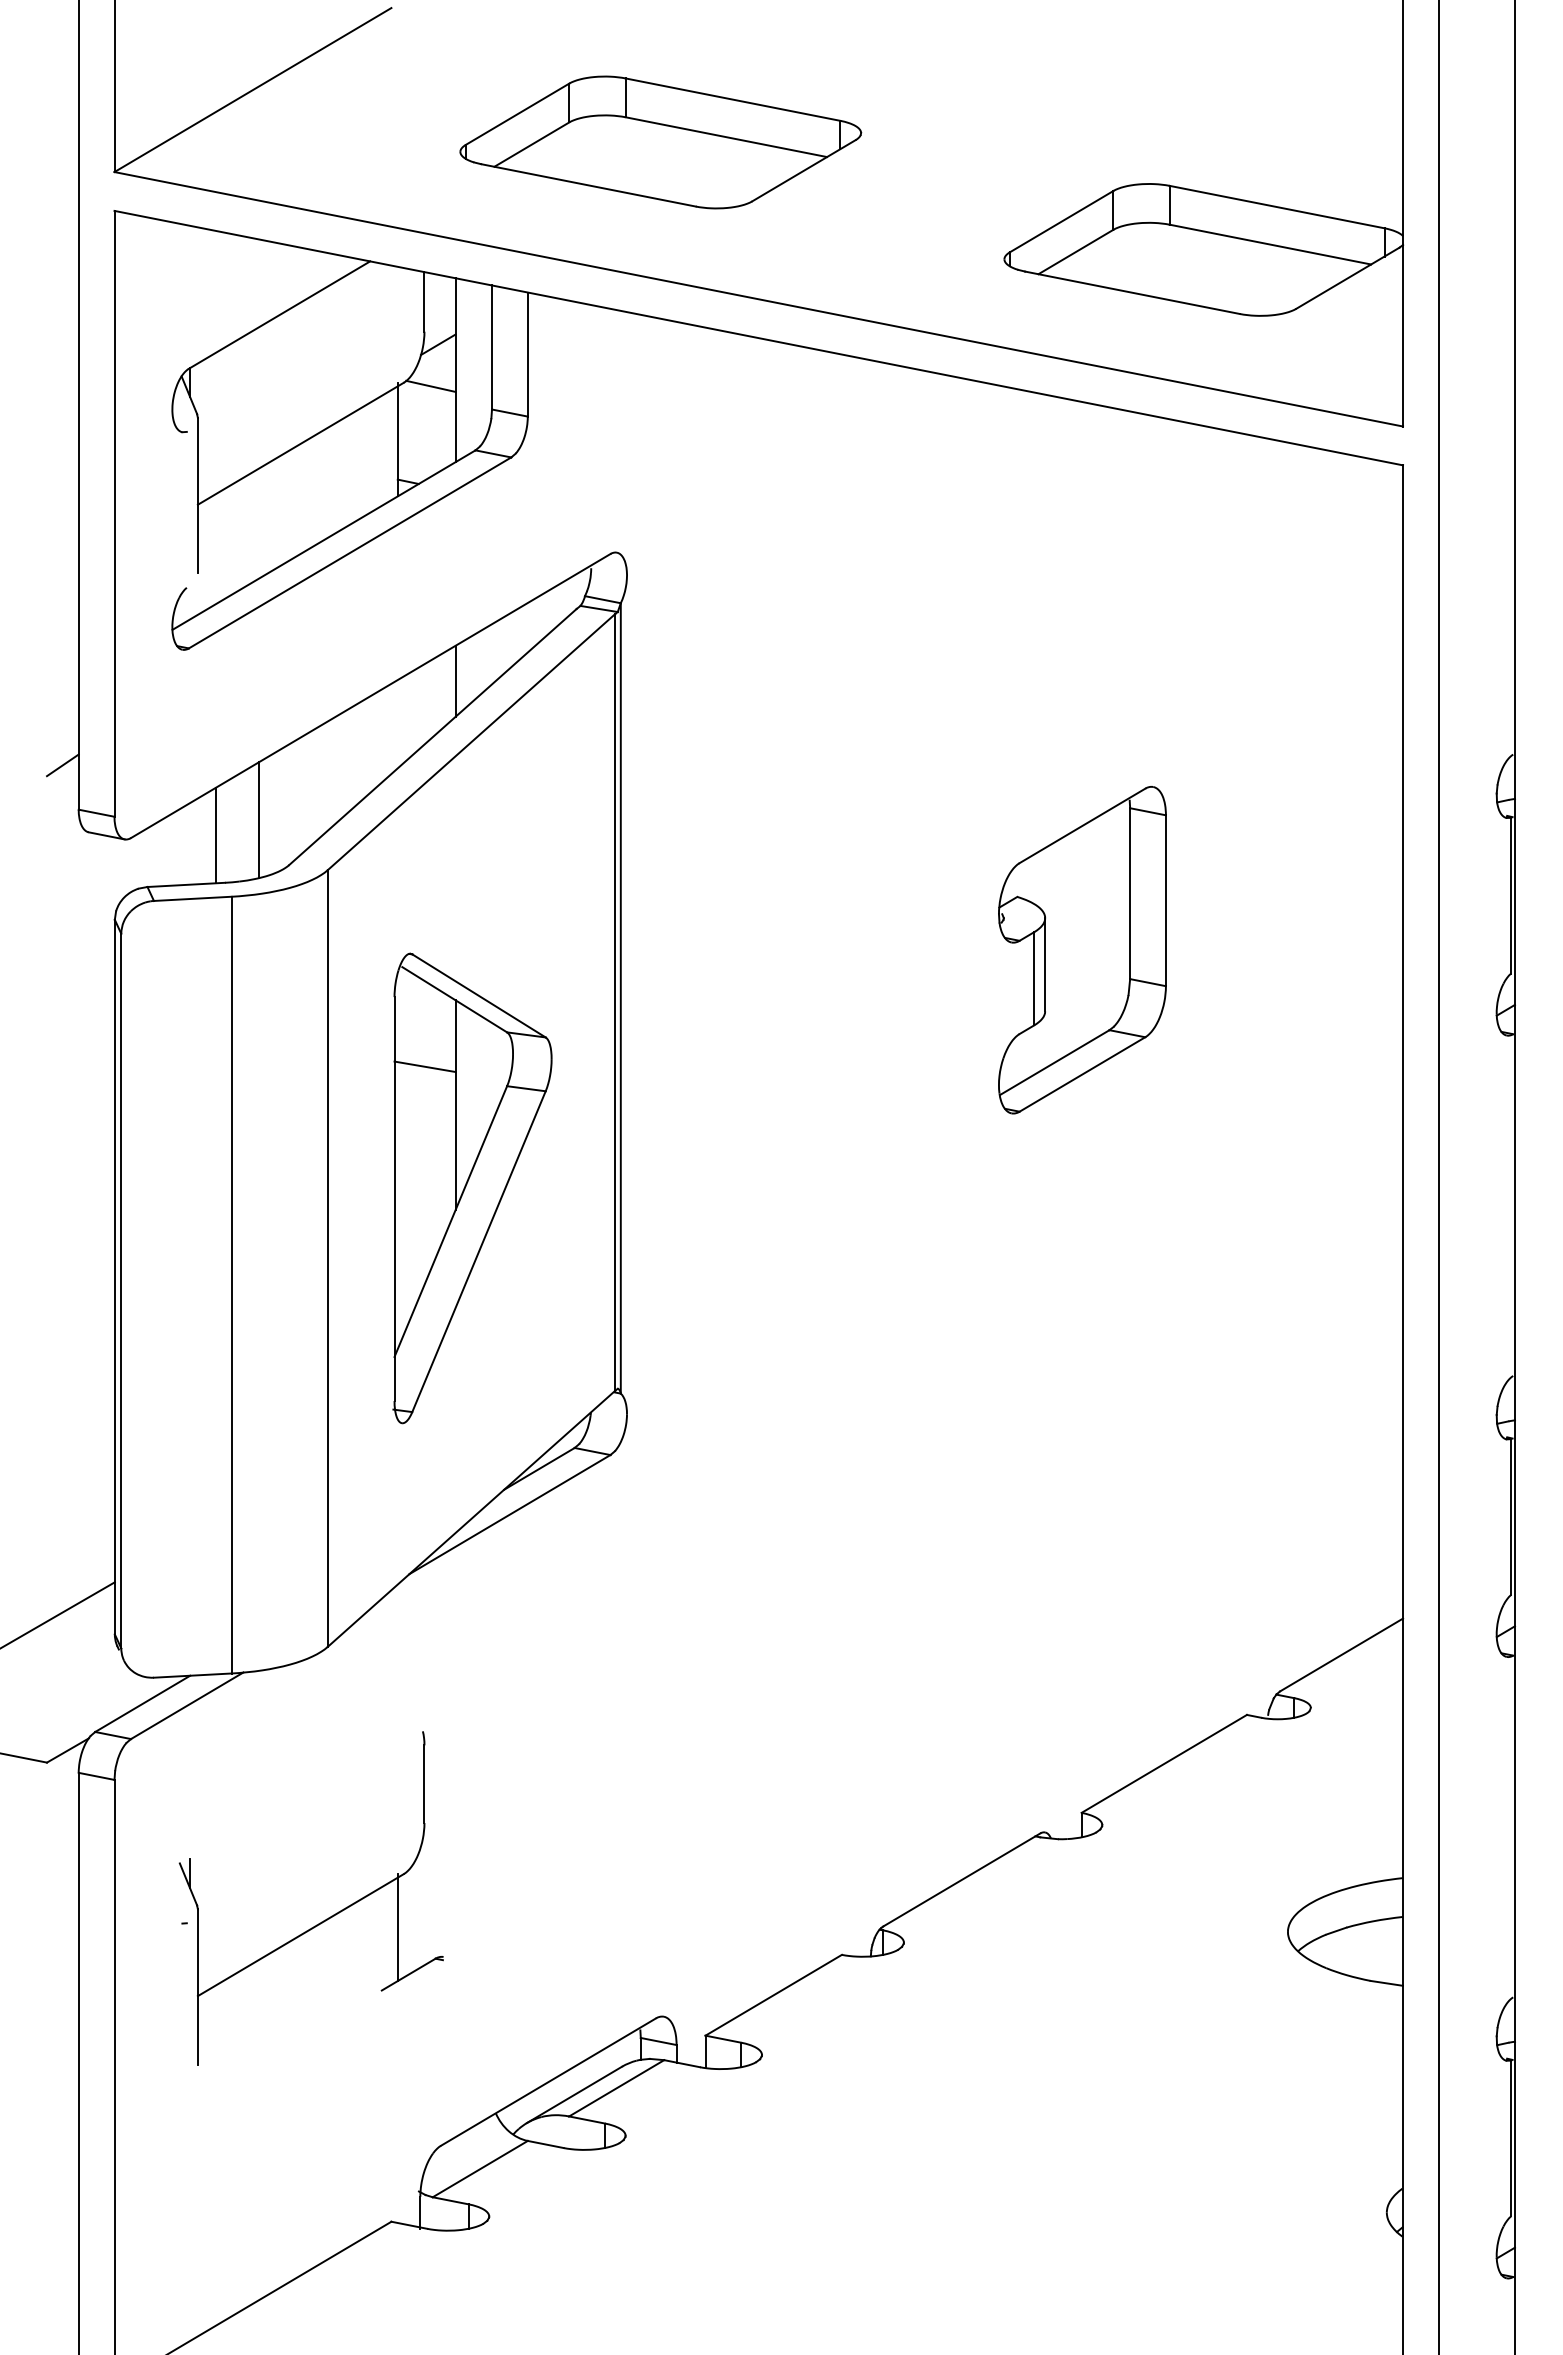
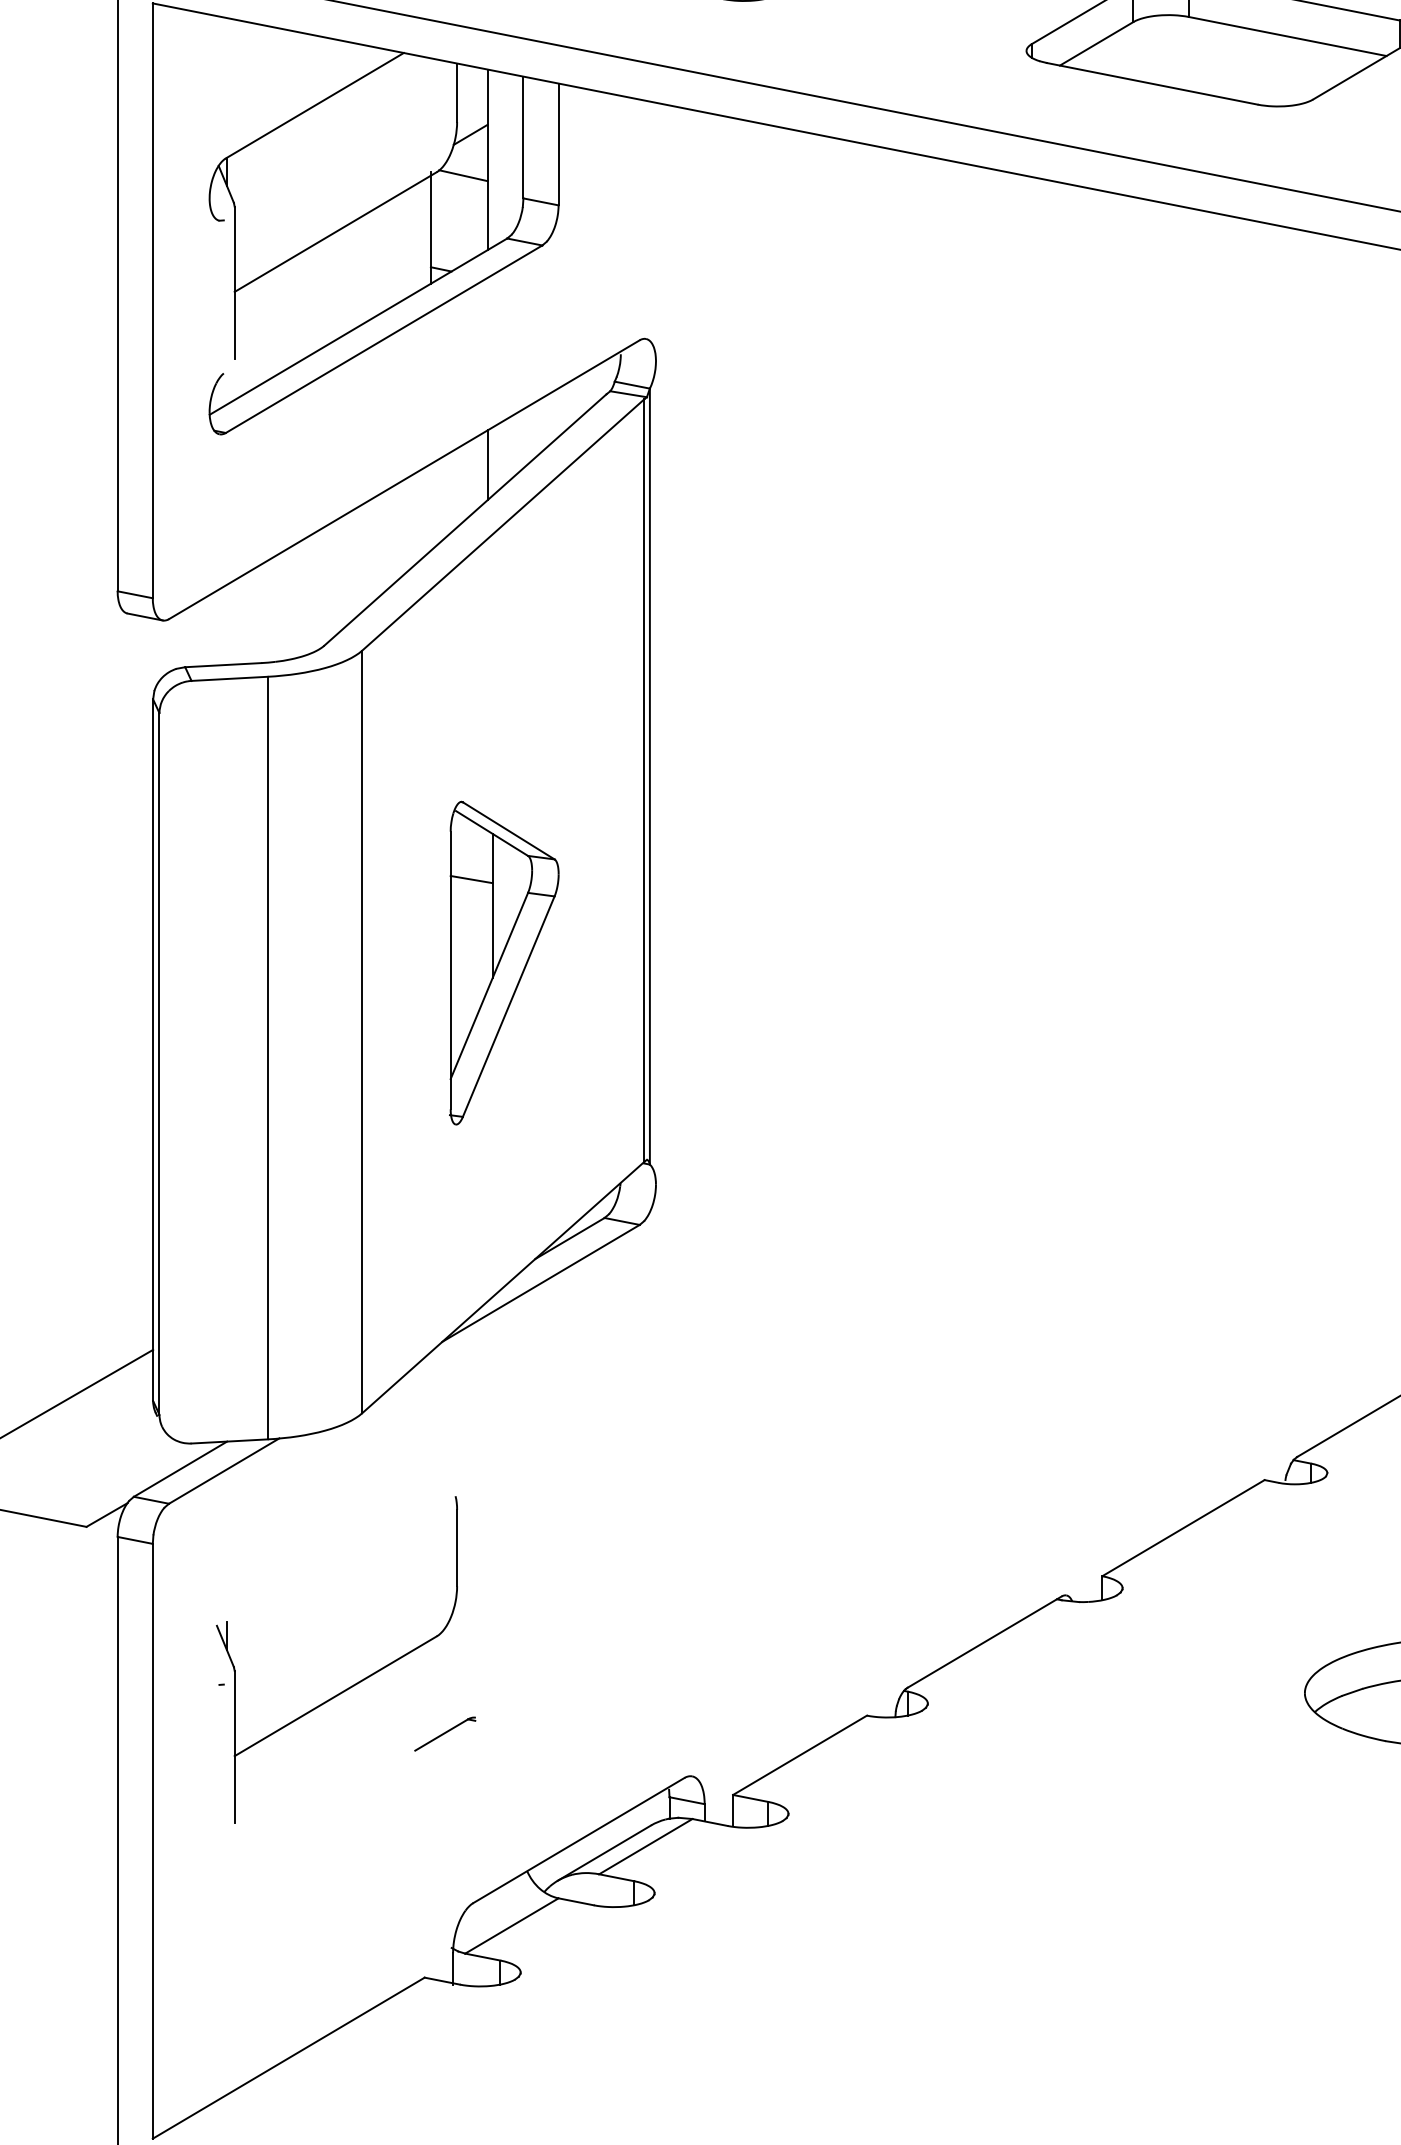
line: (62, 765) -> (101, 547), removed
line: (259, 819) -> (295, 600), removed
line: (215, 834) -> (251, 615), removed
part: (1082, 950) -> (1103, 729), removed
part: (472, 1188) -> (504, 963), size x0.7
line: (397, 1927) -> (430, 1688), removed

